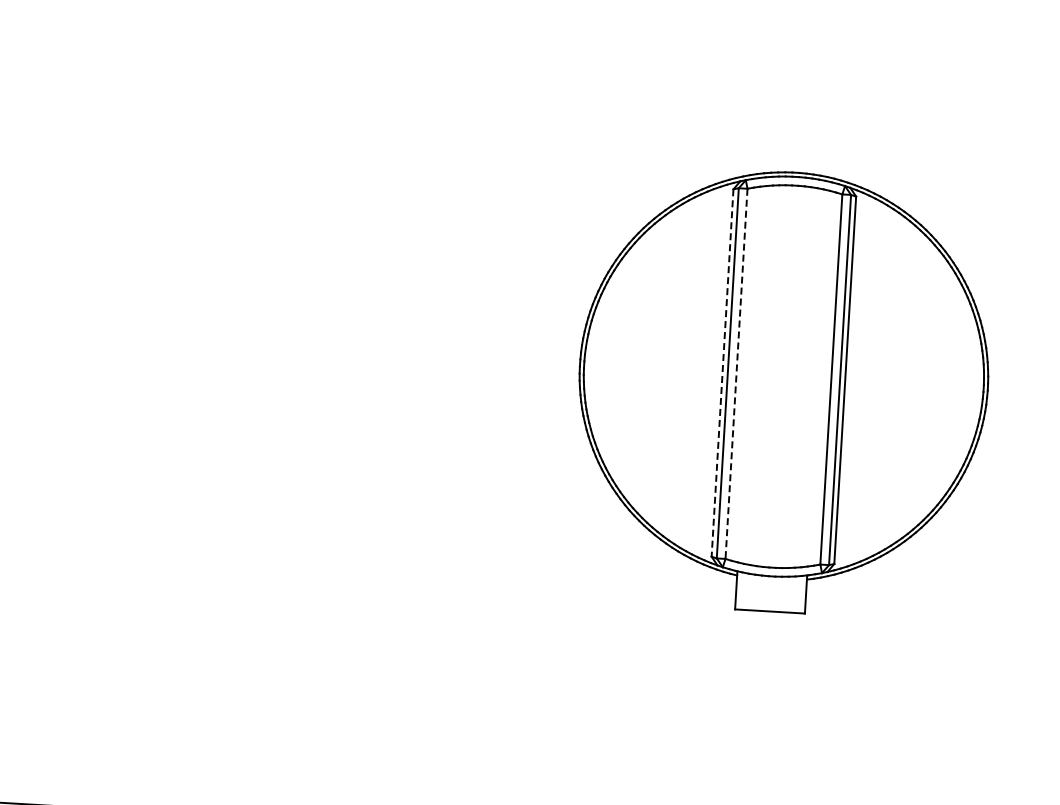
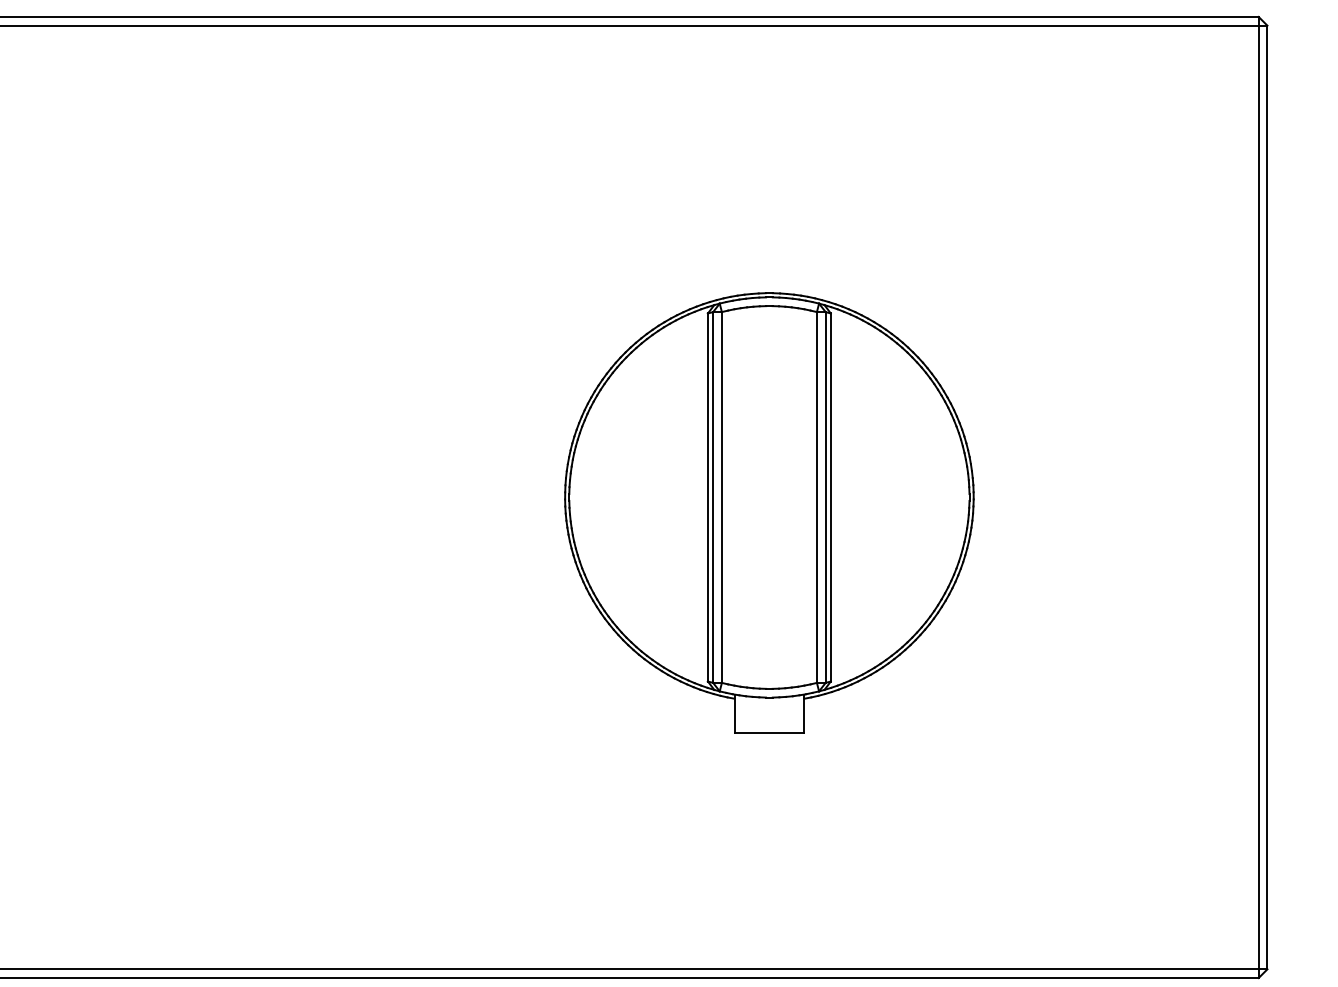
line: (722, 374) -> (707, 498), dashed -> solid
line: (736, 374) -> (721, 498), dashed -> solid

